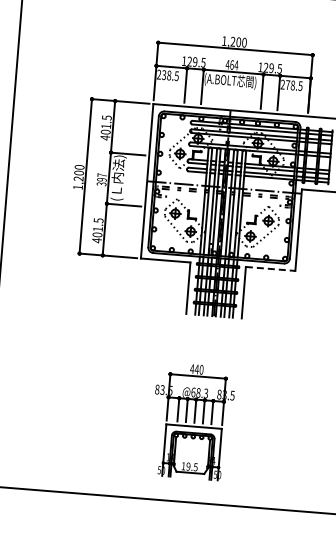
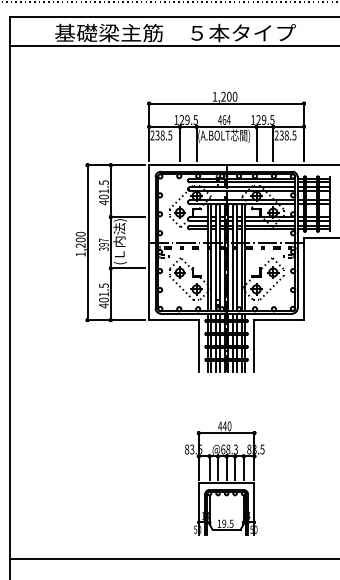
text: (287, 85) -> (281, 135), 278.5 -> 238.5
line: (270, 269) -> (279, 320), dashed -> solid
part: (192, 421) -> (224, 478), moved

